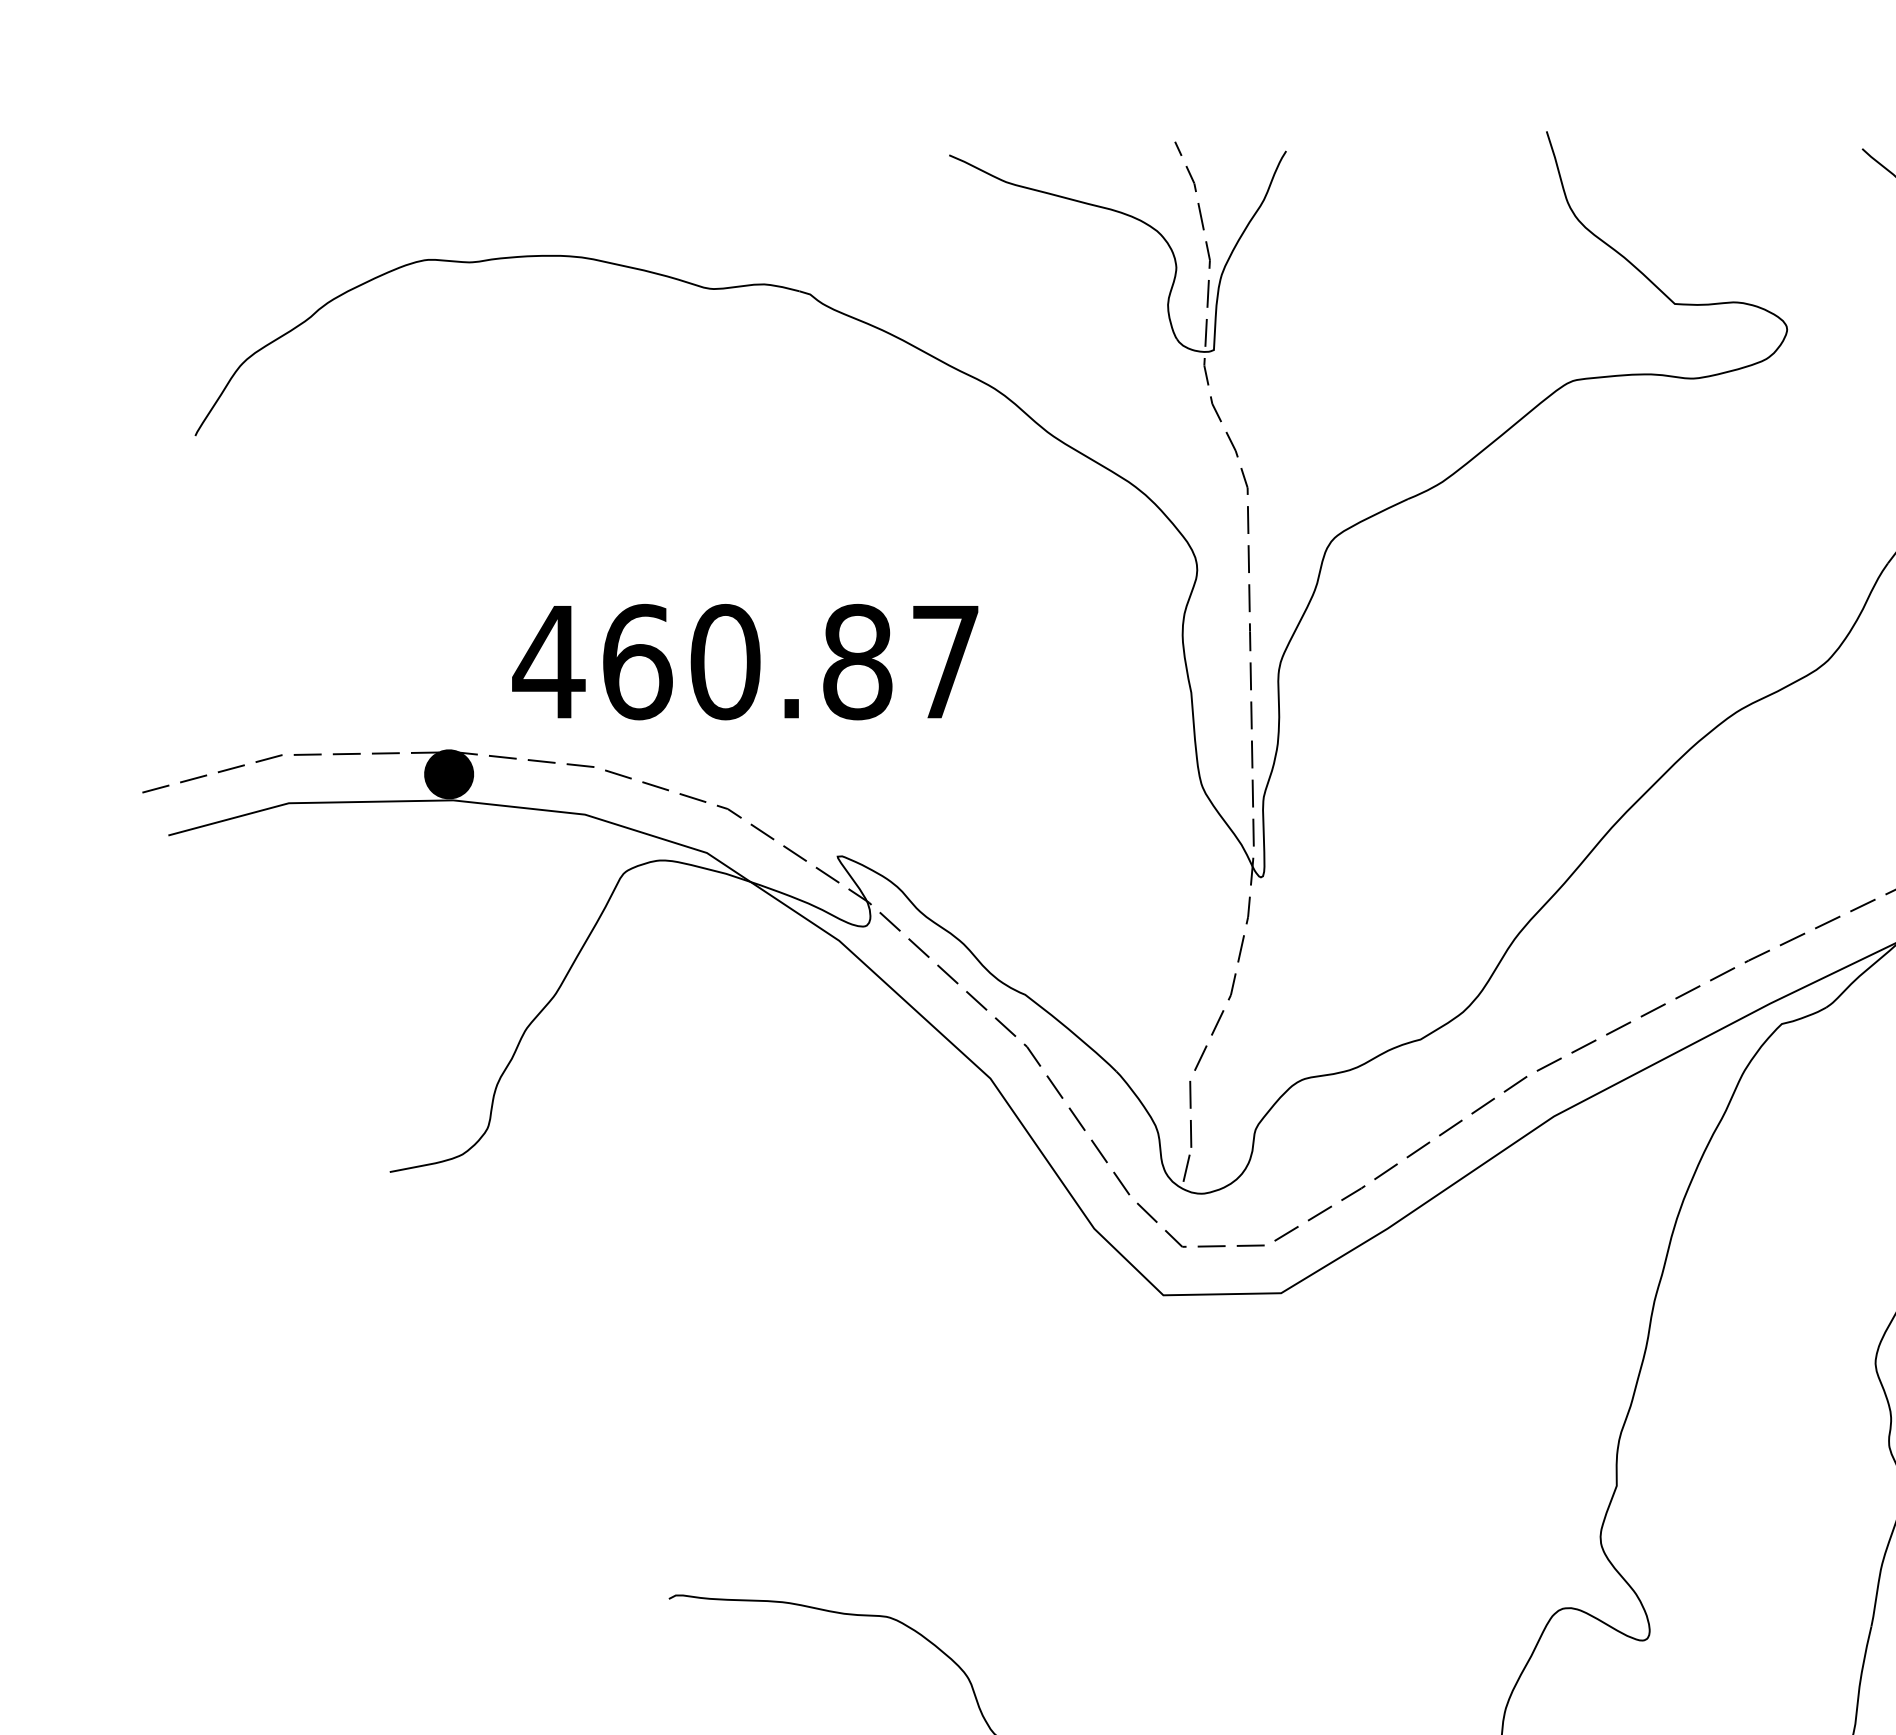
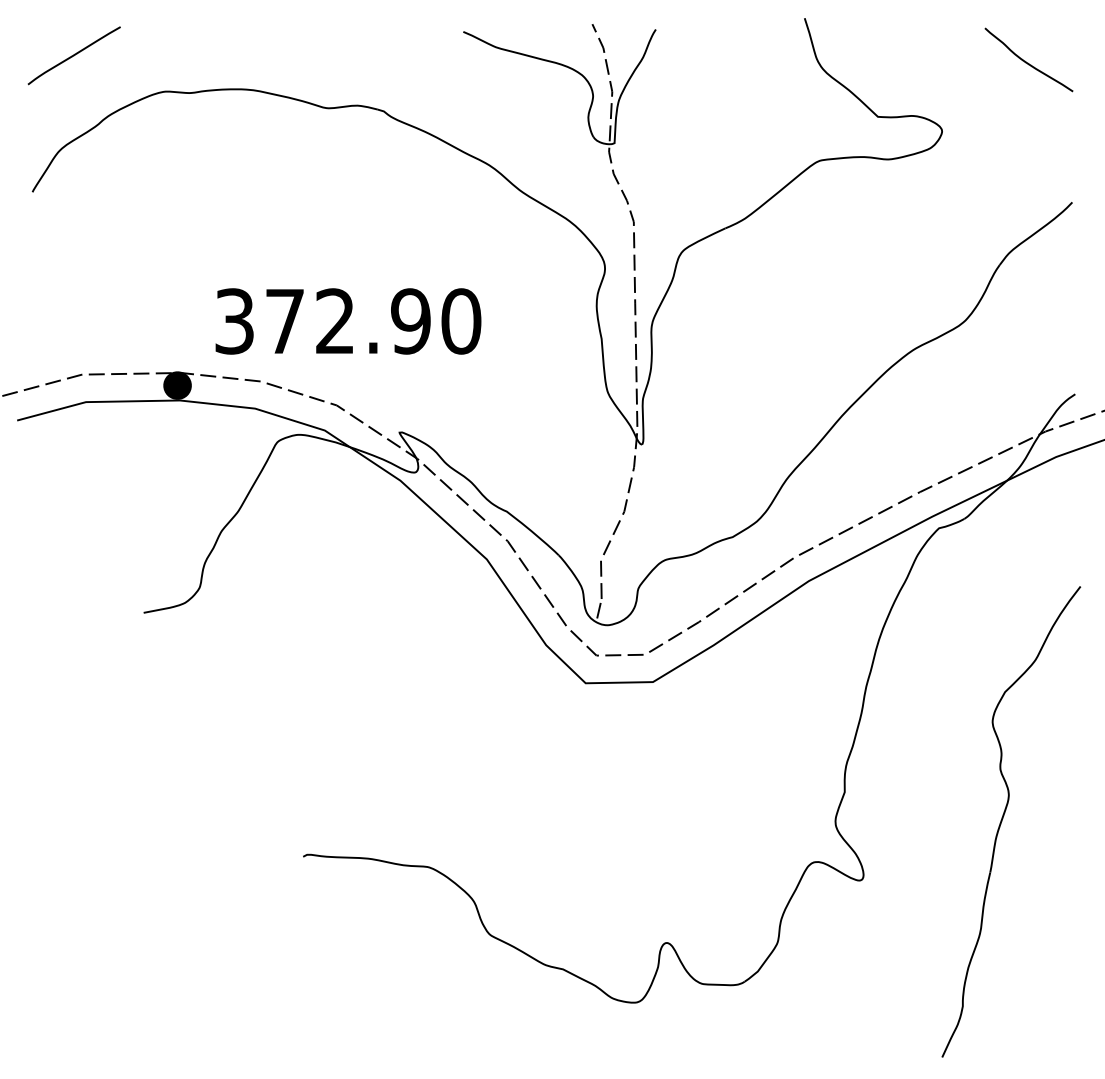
curve: (266, 196) -> (73, 55), added
text: (746, 662) -> (347, 321), 460.87 -> 372.90

